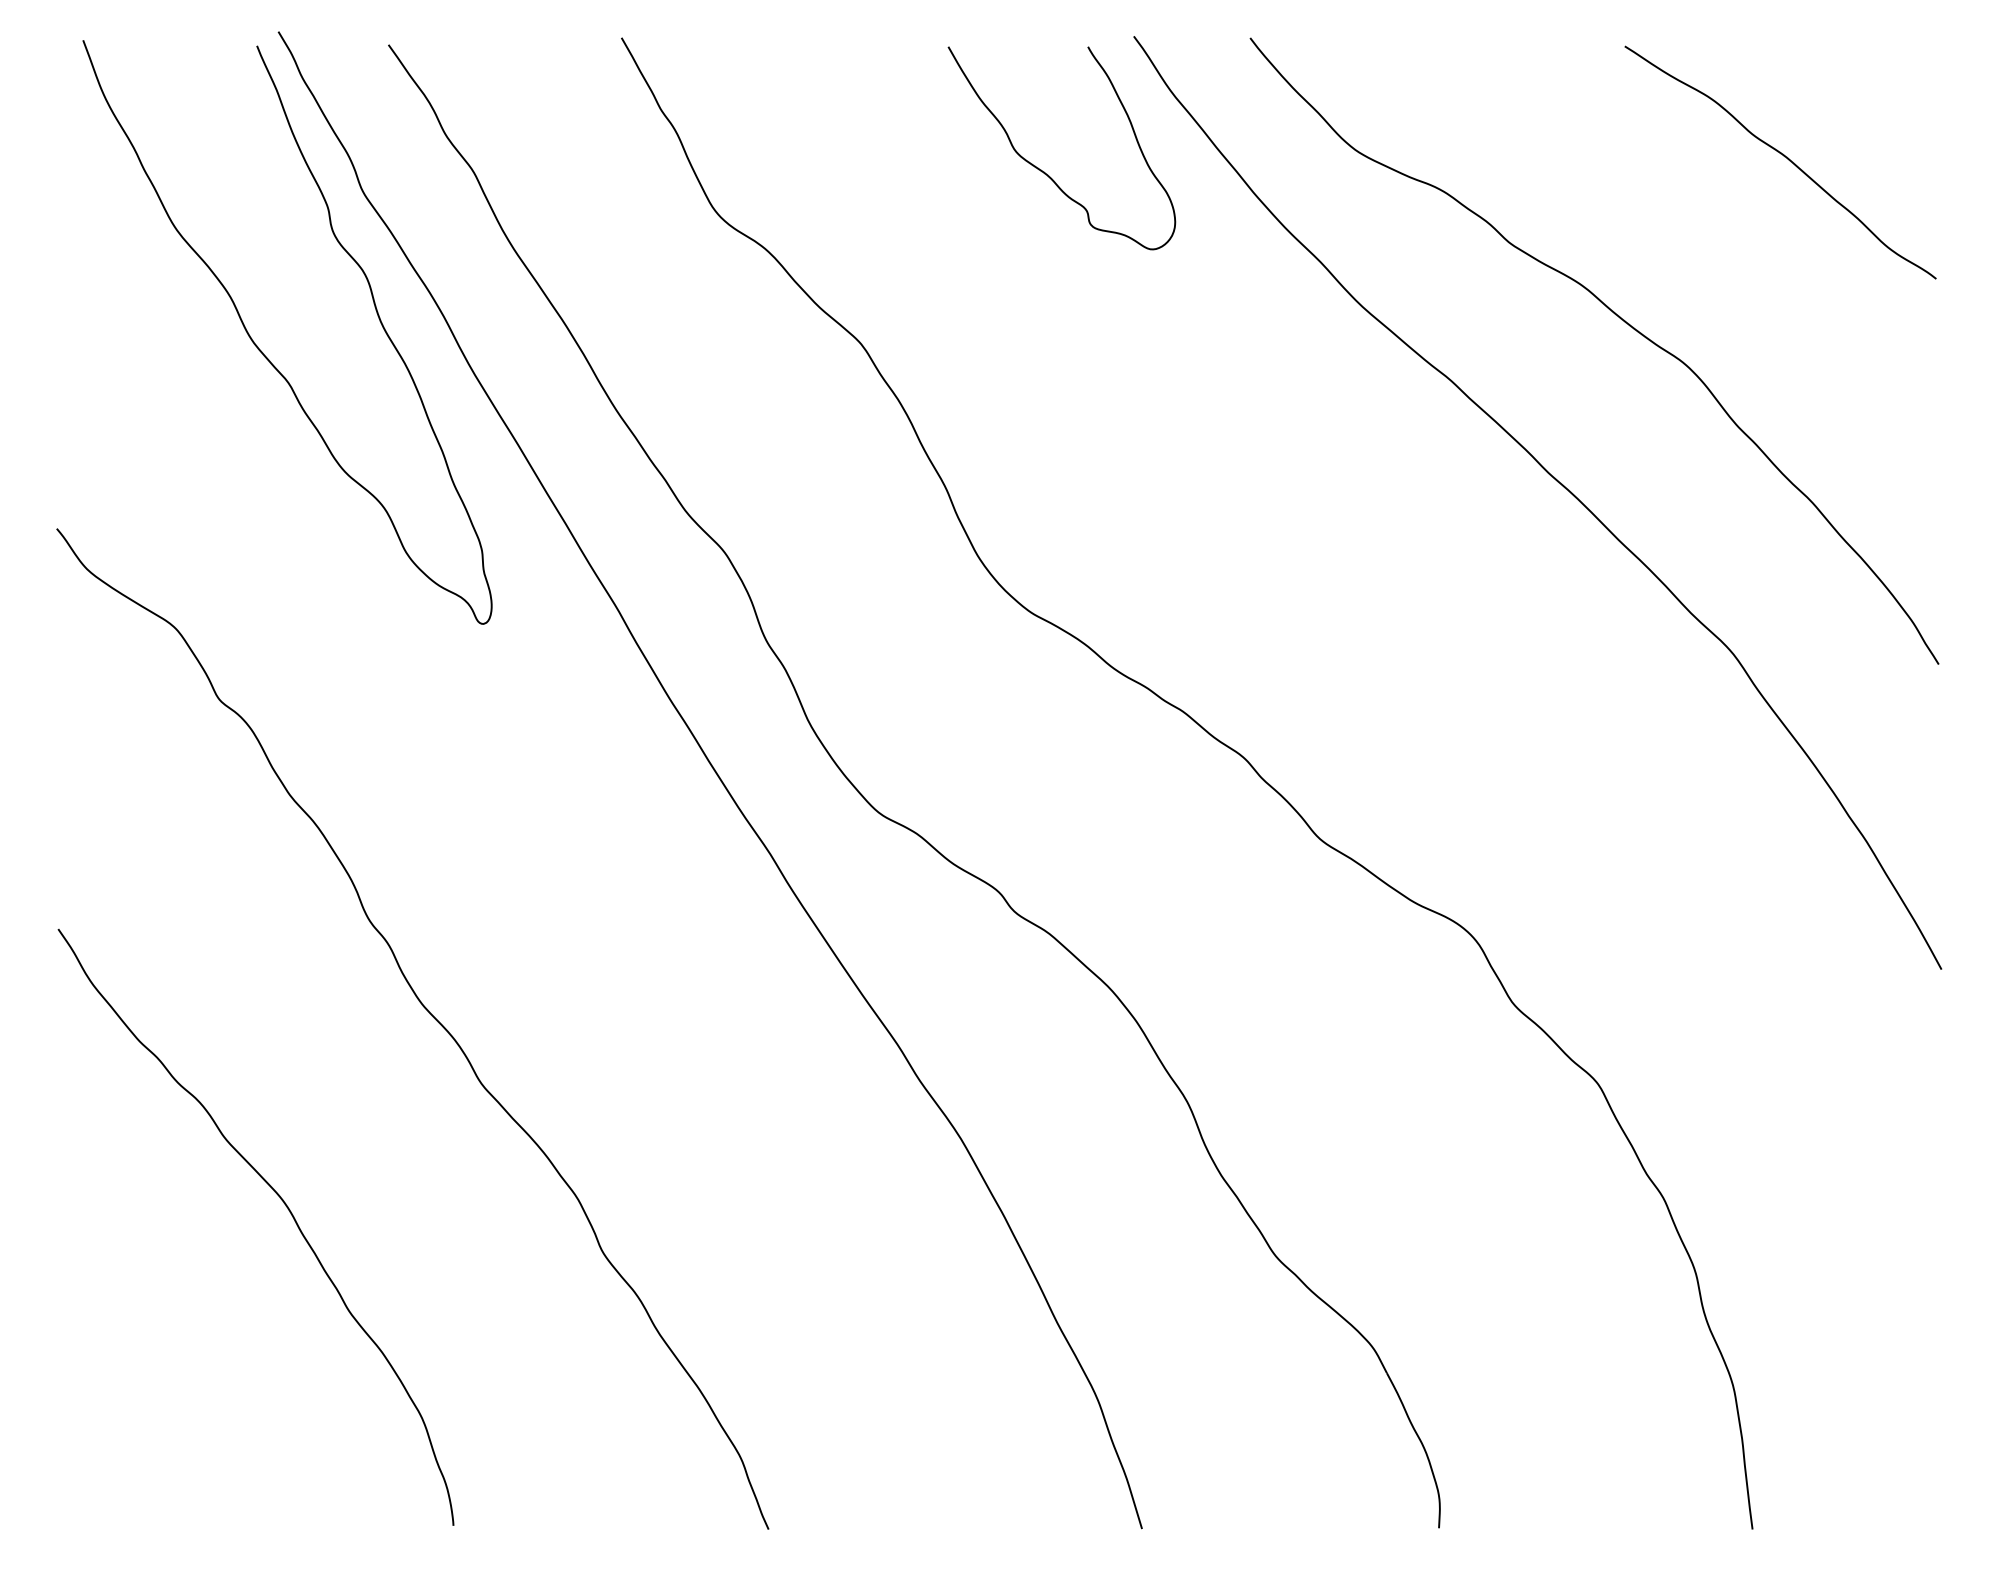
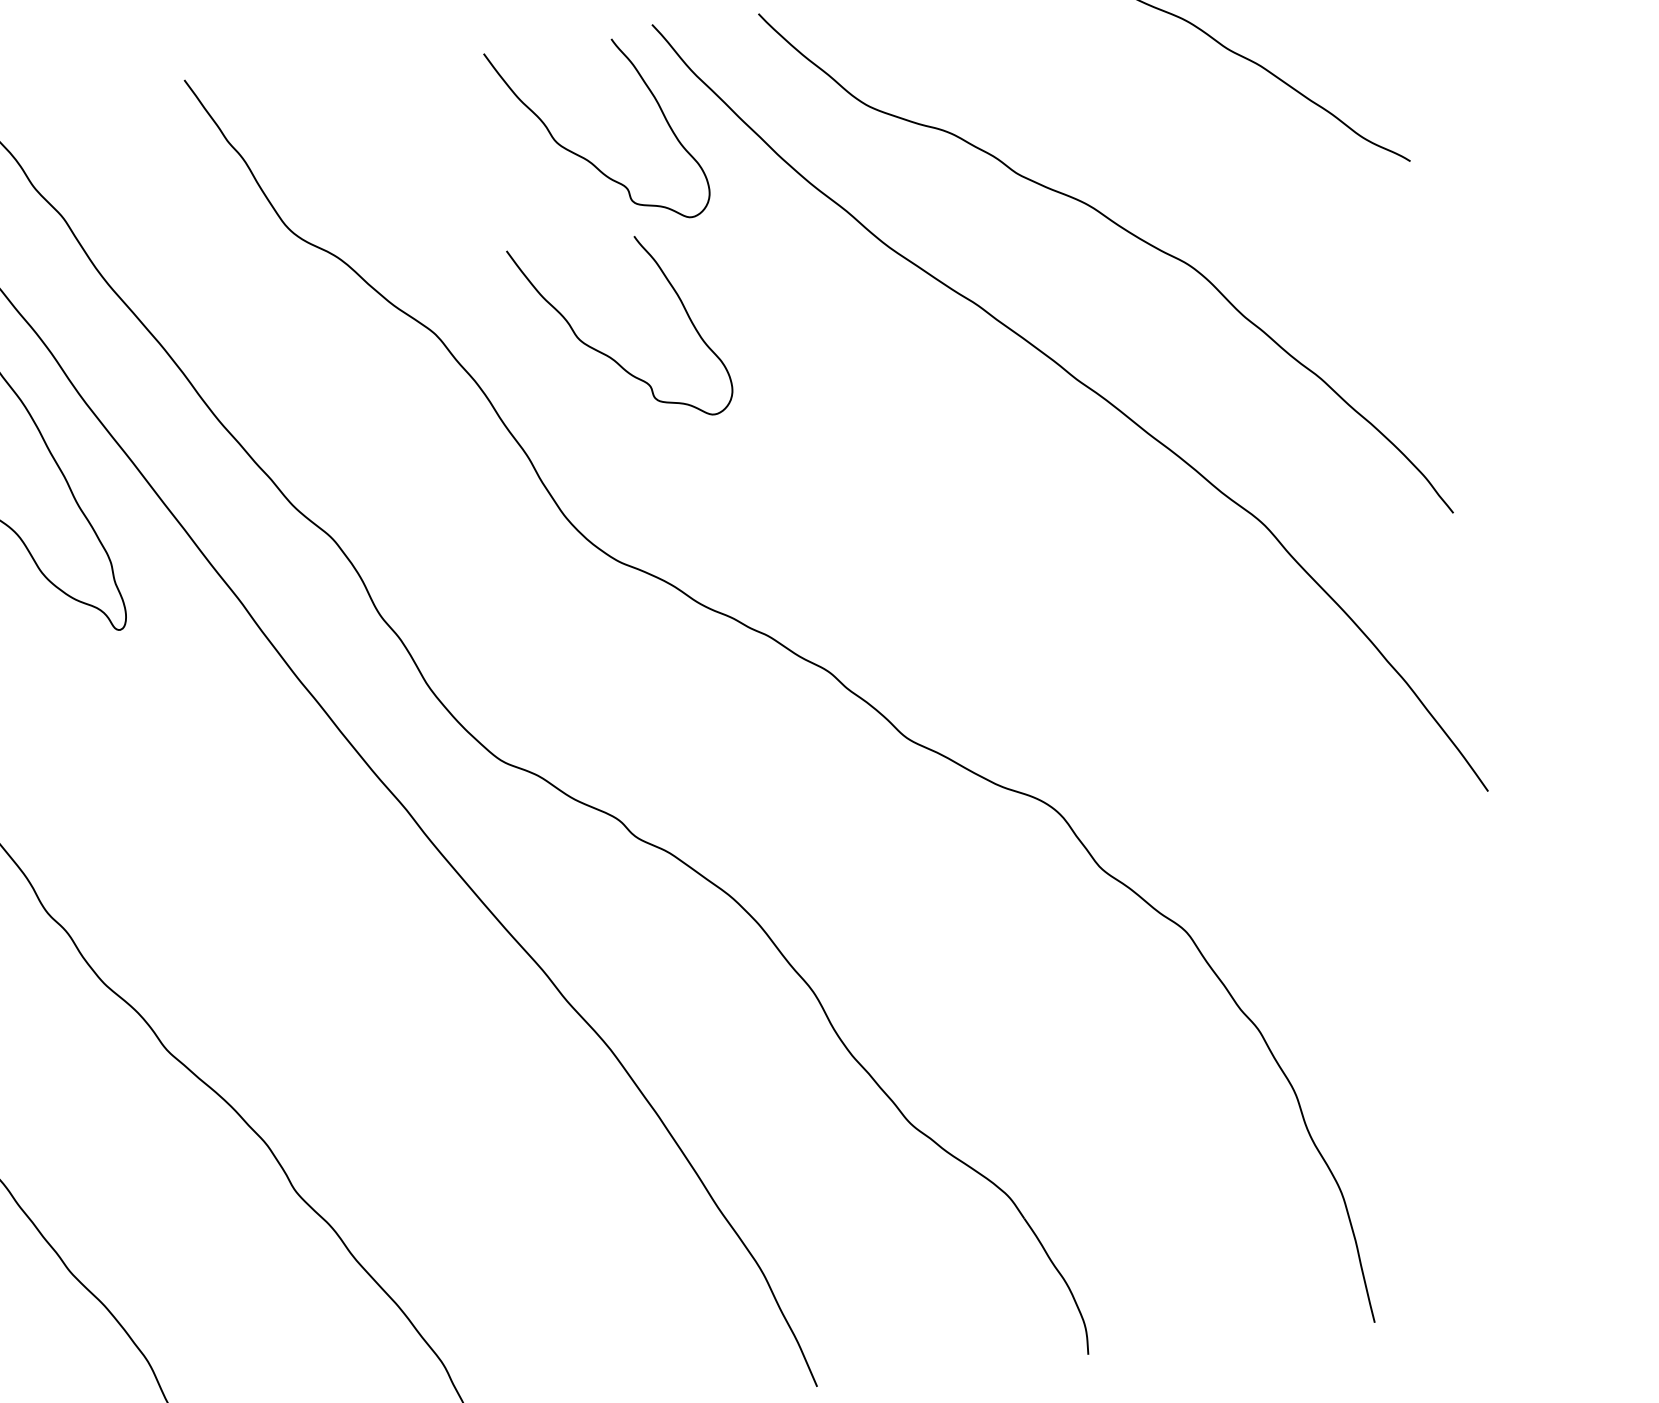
curve: (1044, 387) -> (607, 354), added

